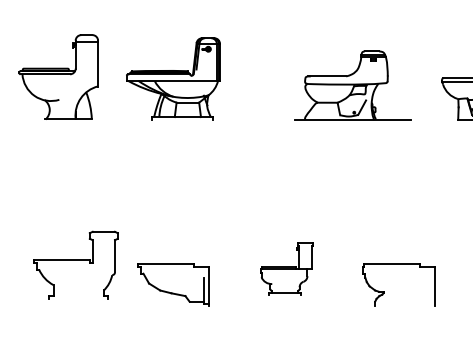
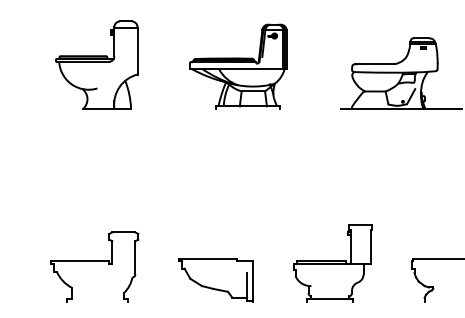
part: (173, 78) -> (238, 66), moved
part: (75, 264) -> (94, 266), moved
part: (286, 268) -> (332, 263), size x1.43

